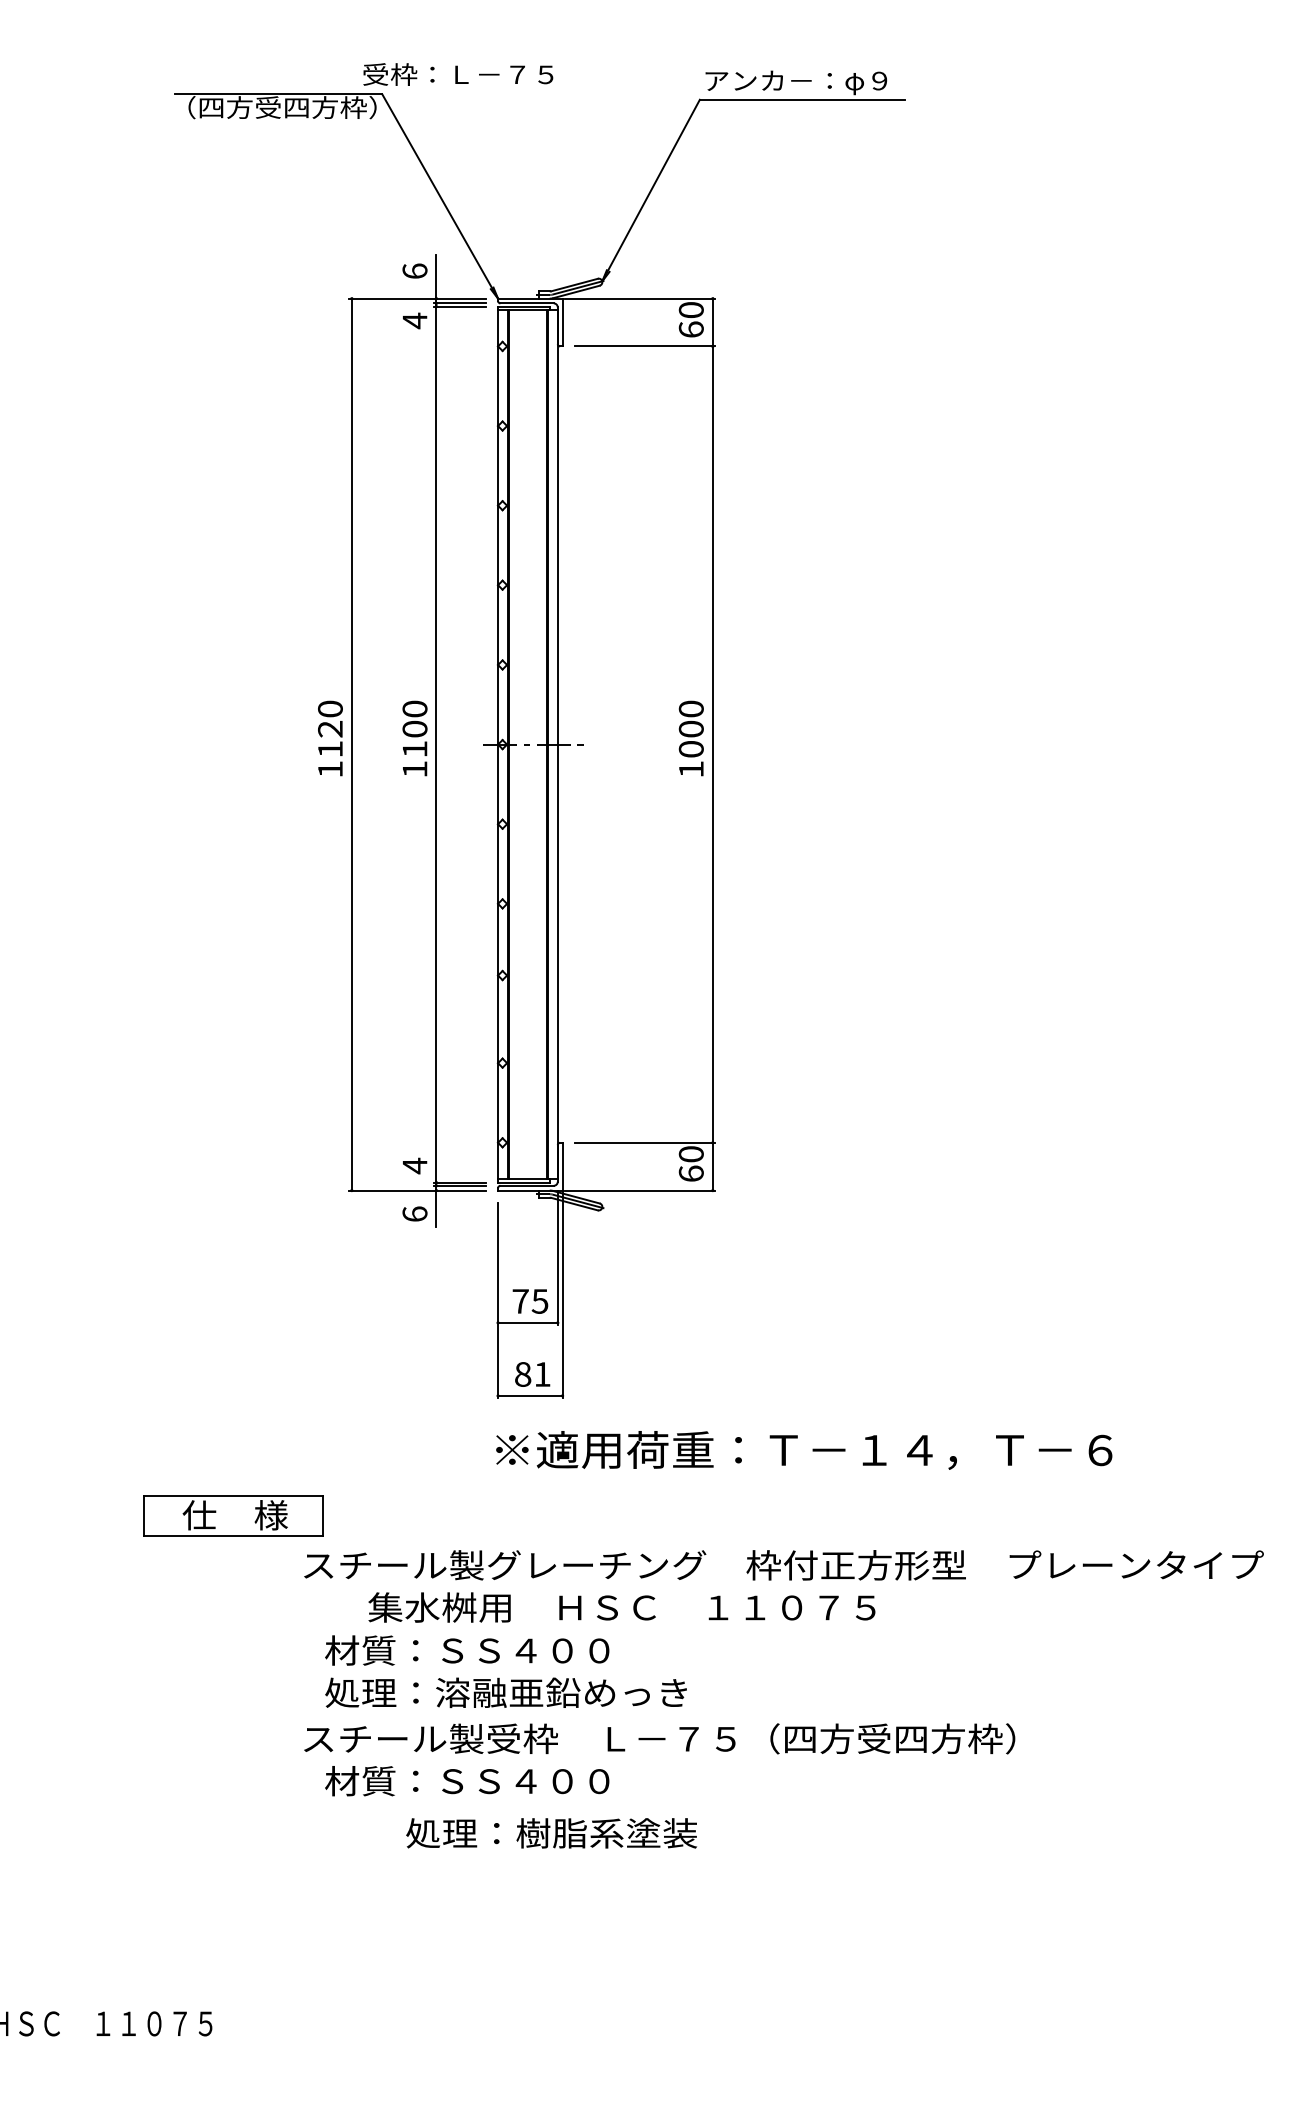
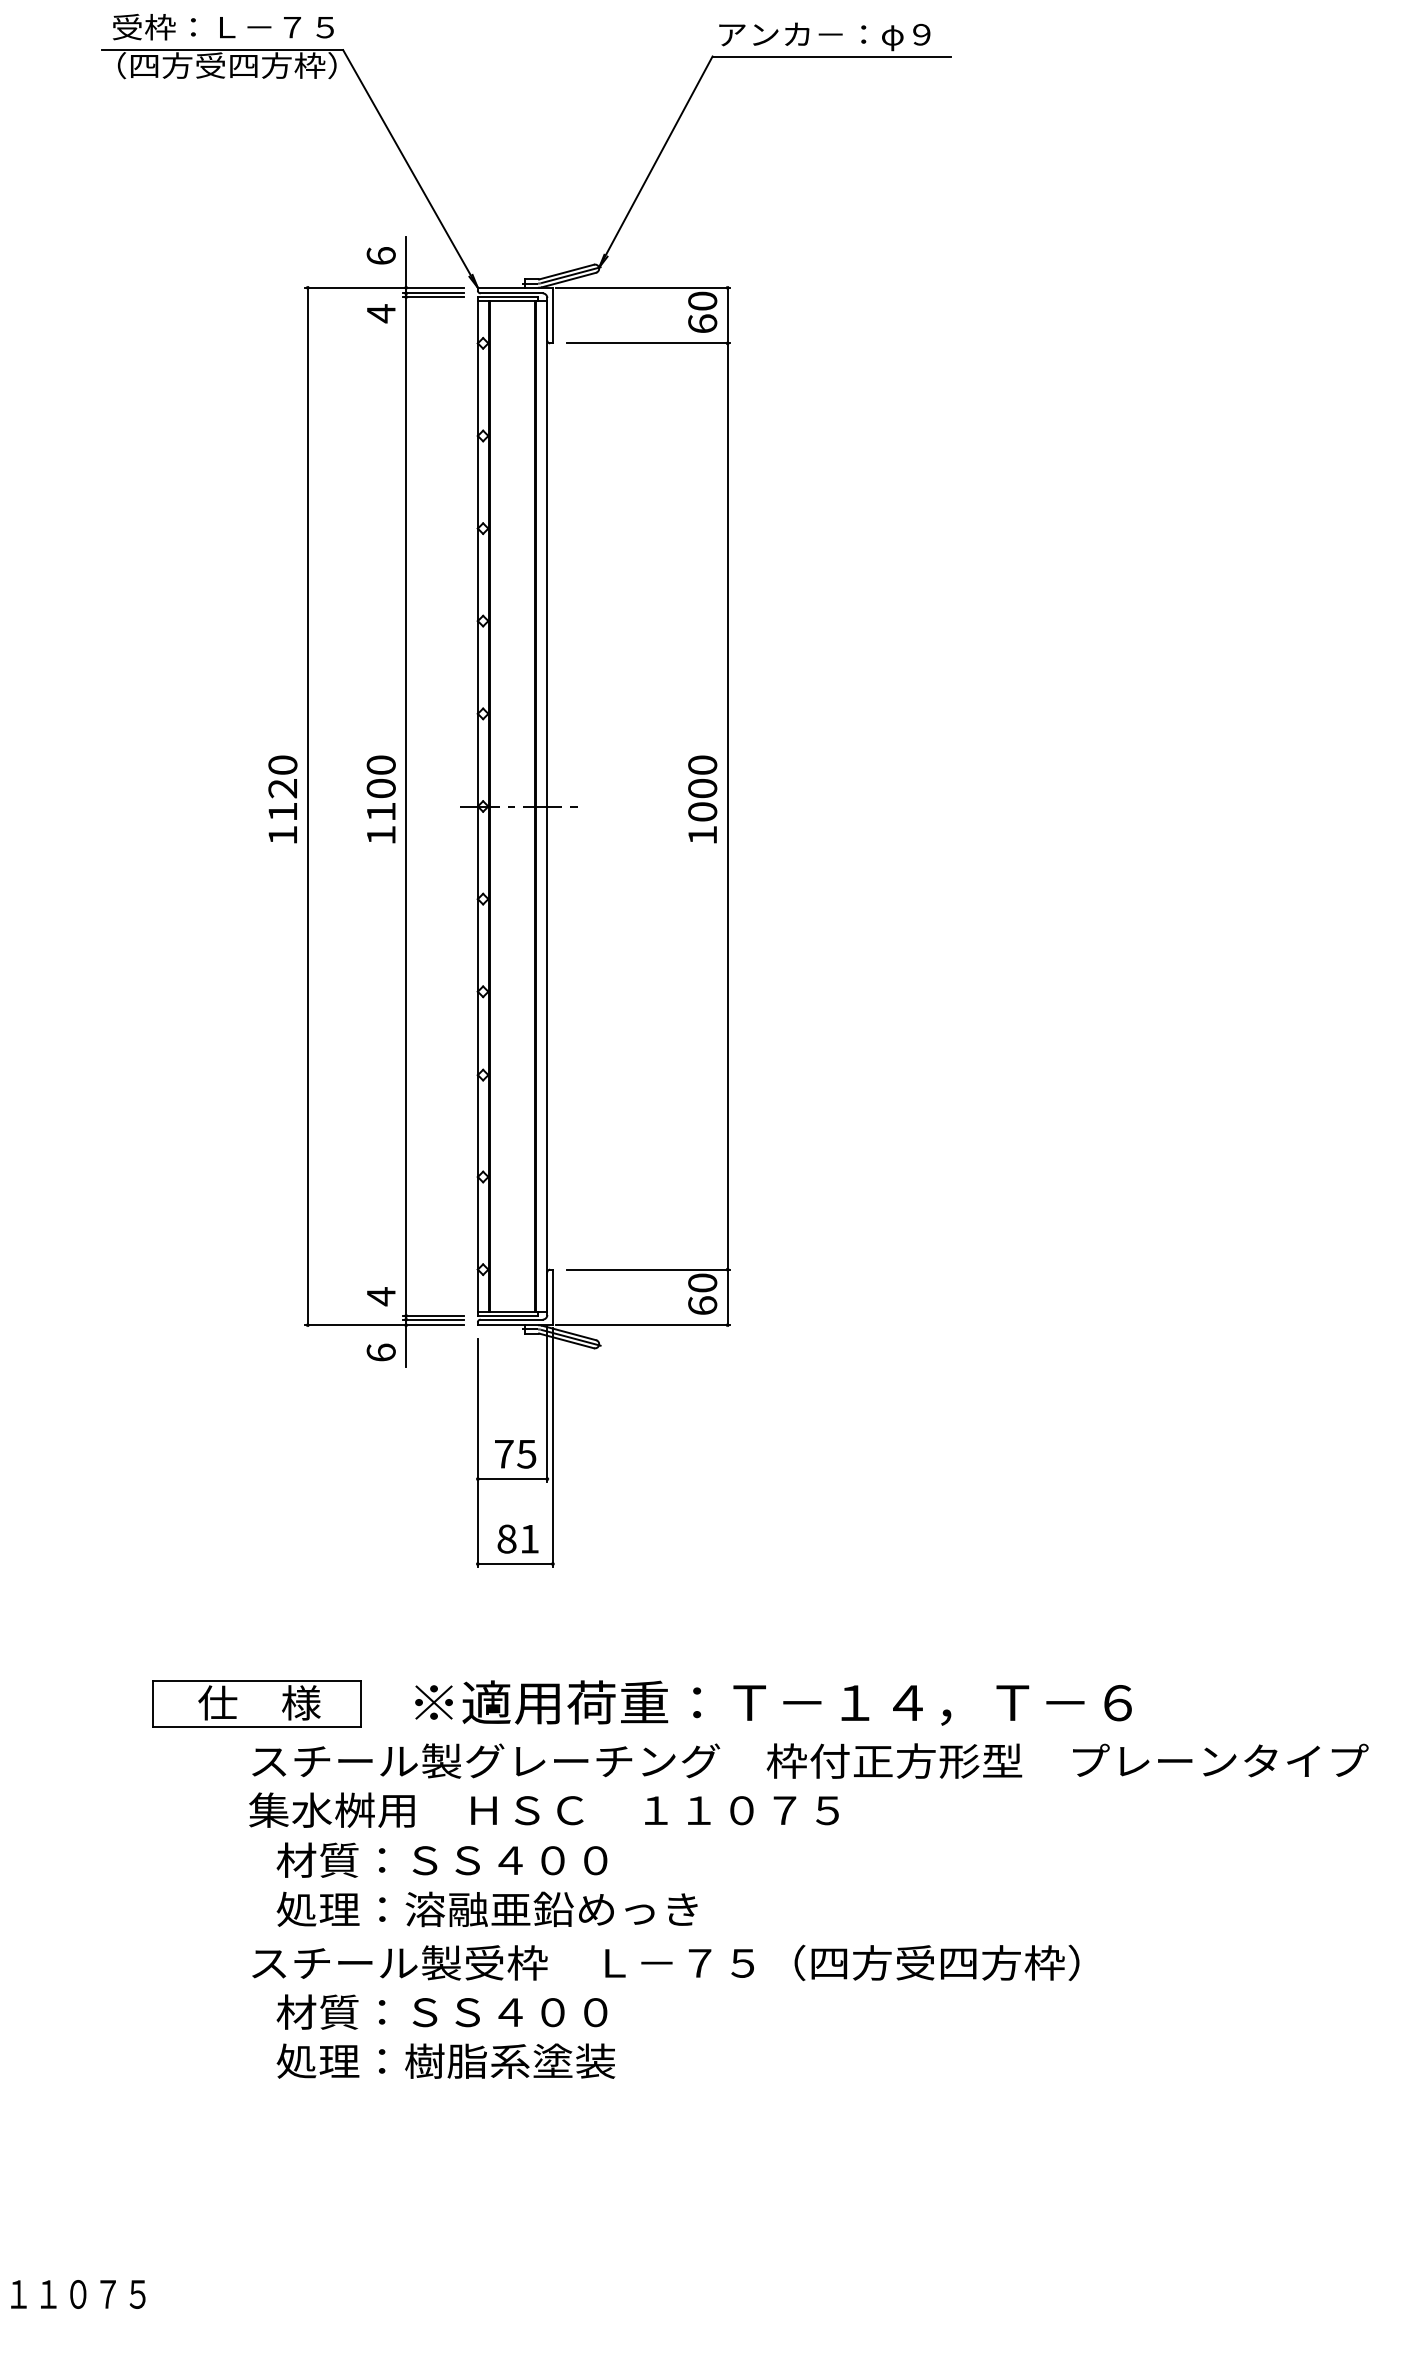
text: (458, 74) -> (223, 27), moved
text: (804, 1450) -> (773, 1703), moved
part: (233, 1515) -> (257, 1703), moved
text: (621, 1607) -> (543, 1810), moved
text: (551, 1833) -> (445, 2061), moved

